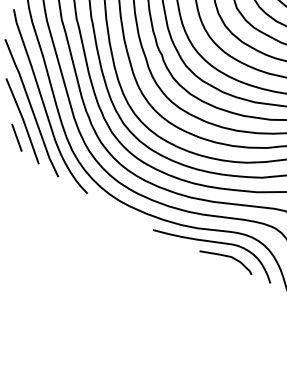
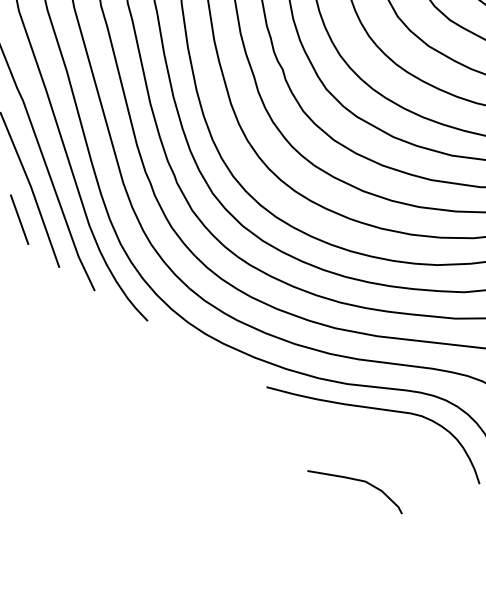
curve: (227, 257) -> (358, 482), moved

